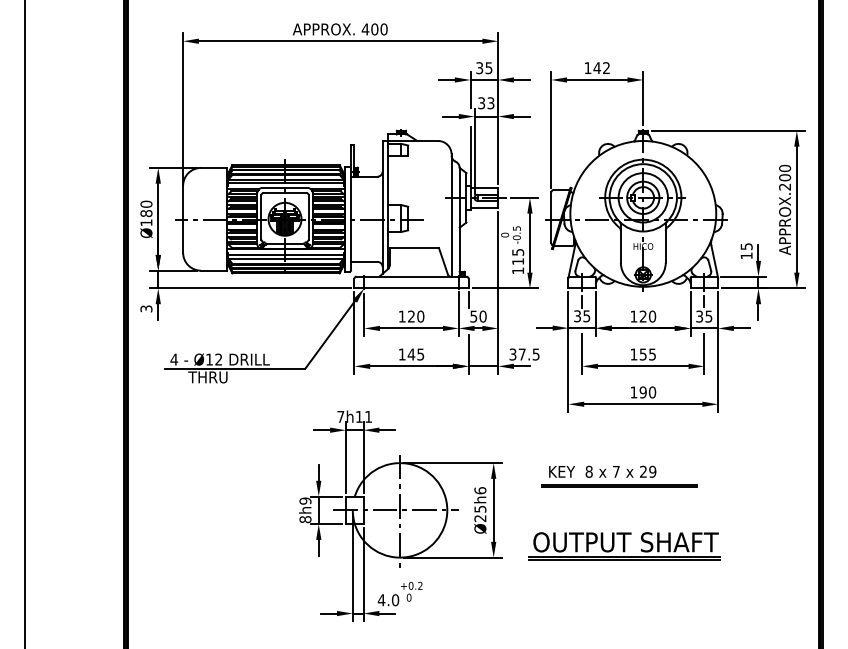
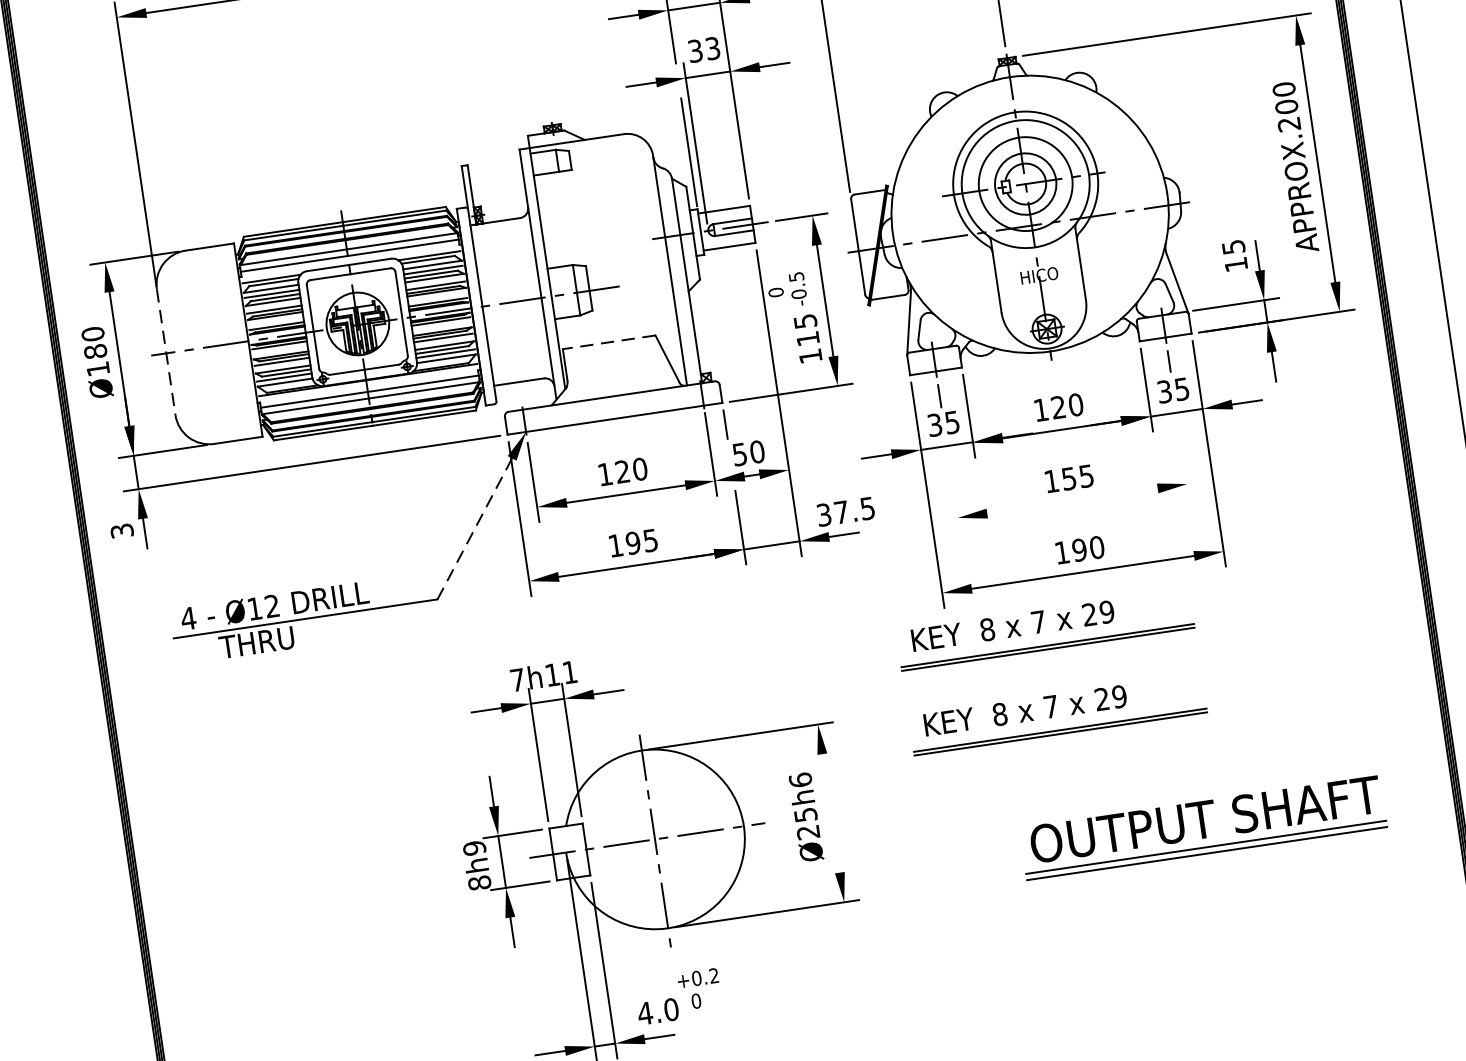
line: (183, 219) -> (166, 352), solid -> dashed
line: (414, 248) -> (609, 342), solid -> dashed
line: (330, 334) -> (475, 527), solid -> dashed
text: (411, 354) -> (633, 543), 145 -> 195
line: (582, 354) -> (954, 495), removed
line: (704, 354) -> (1184, 461), removed
line: (643, 366) -> (1072, 501), removed
part: (619, 431) -> (1045, 630), added
line: (493, 509) -> (830, 811), removed
part: (624, 546) -> (1203, 827), moved

